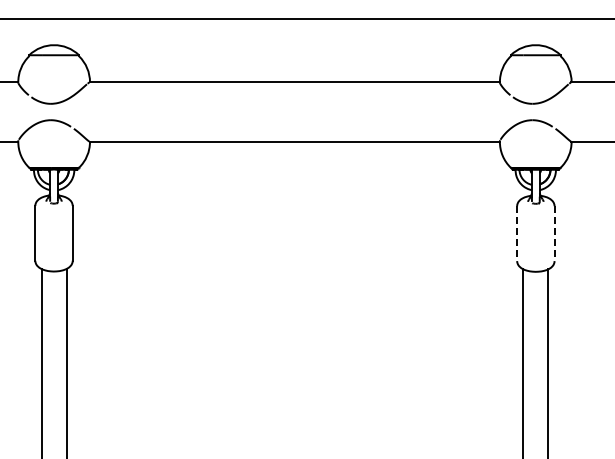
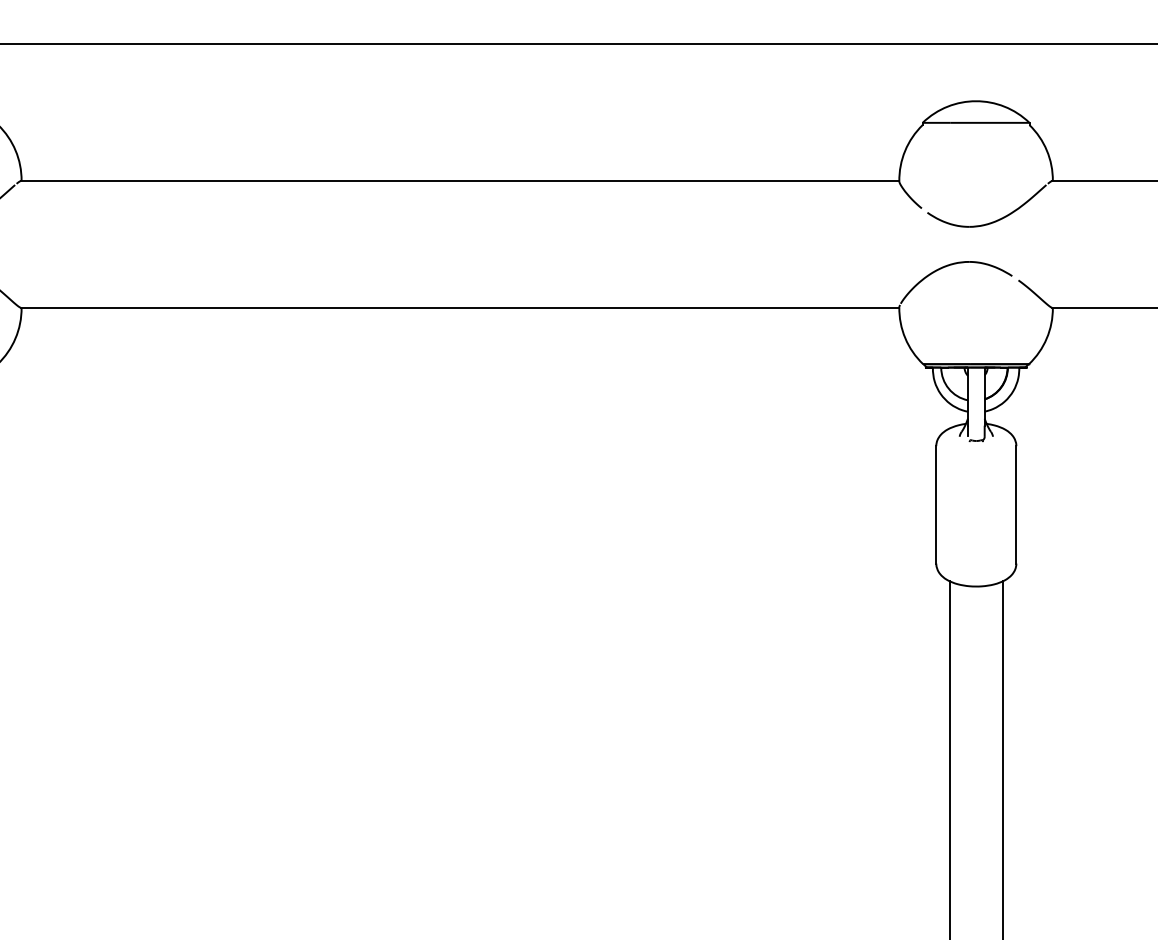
line: (517, 234) -> (937, 506), dashed -> solid
line: (554, 234) -> (1016, 506), dashed -> solid

